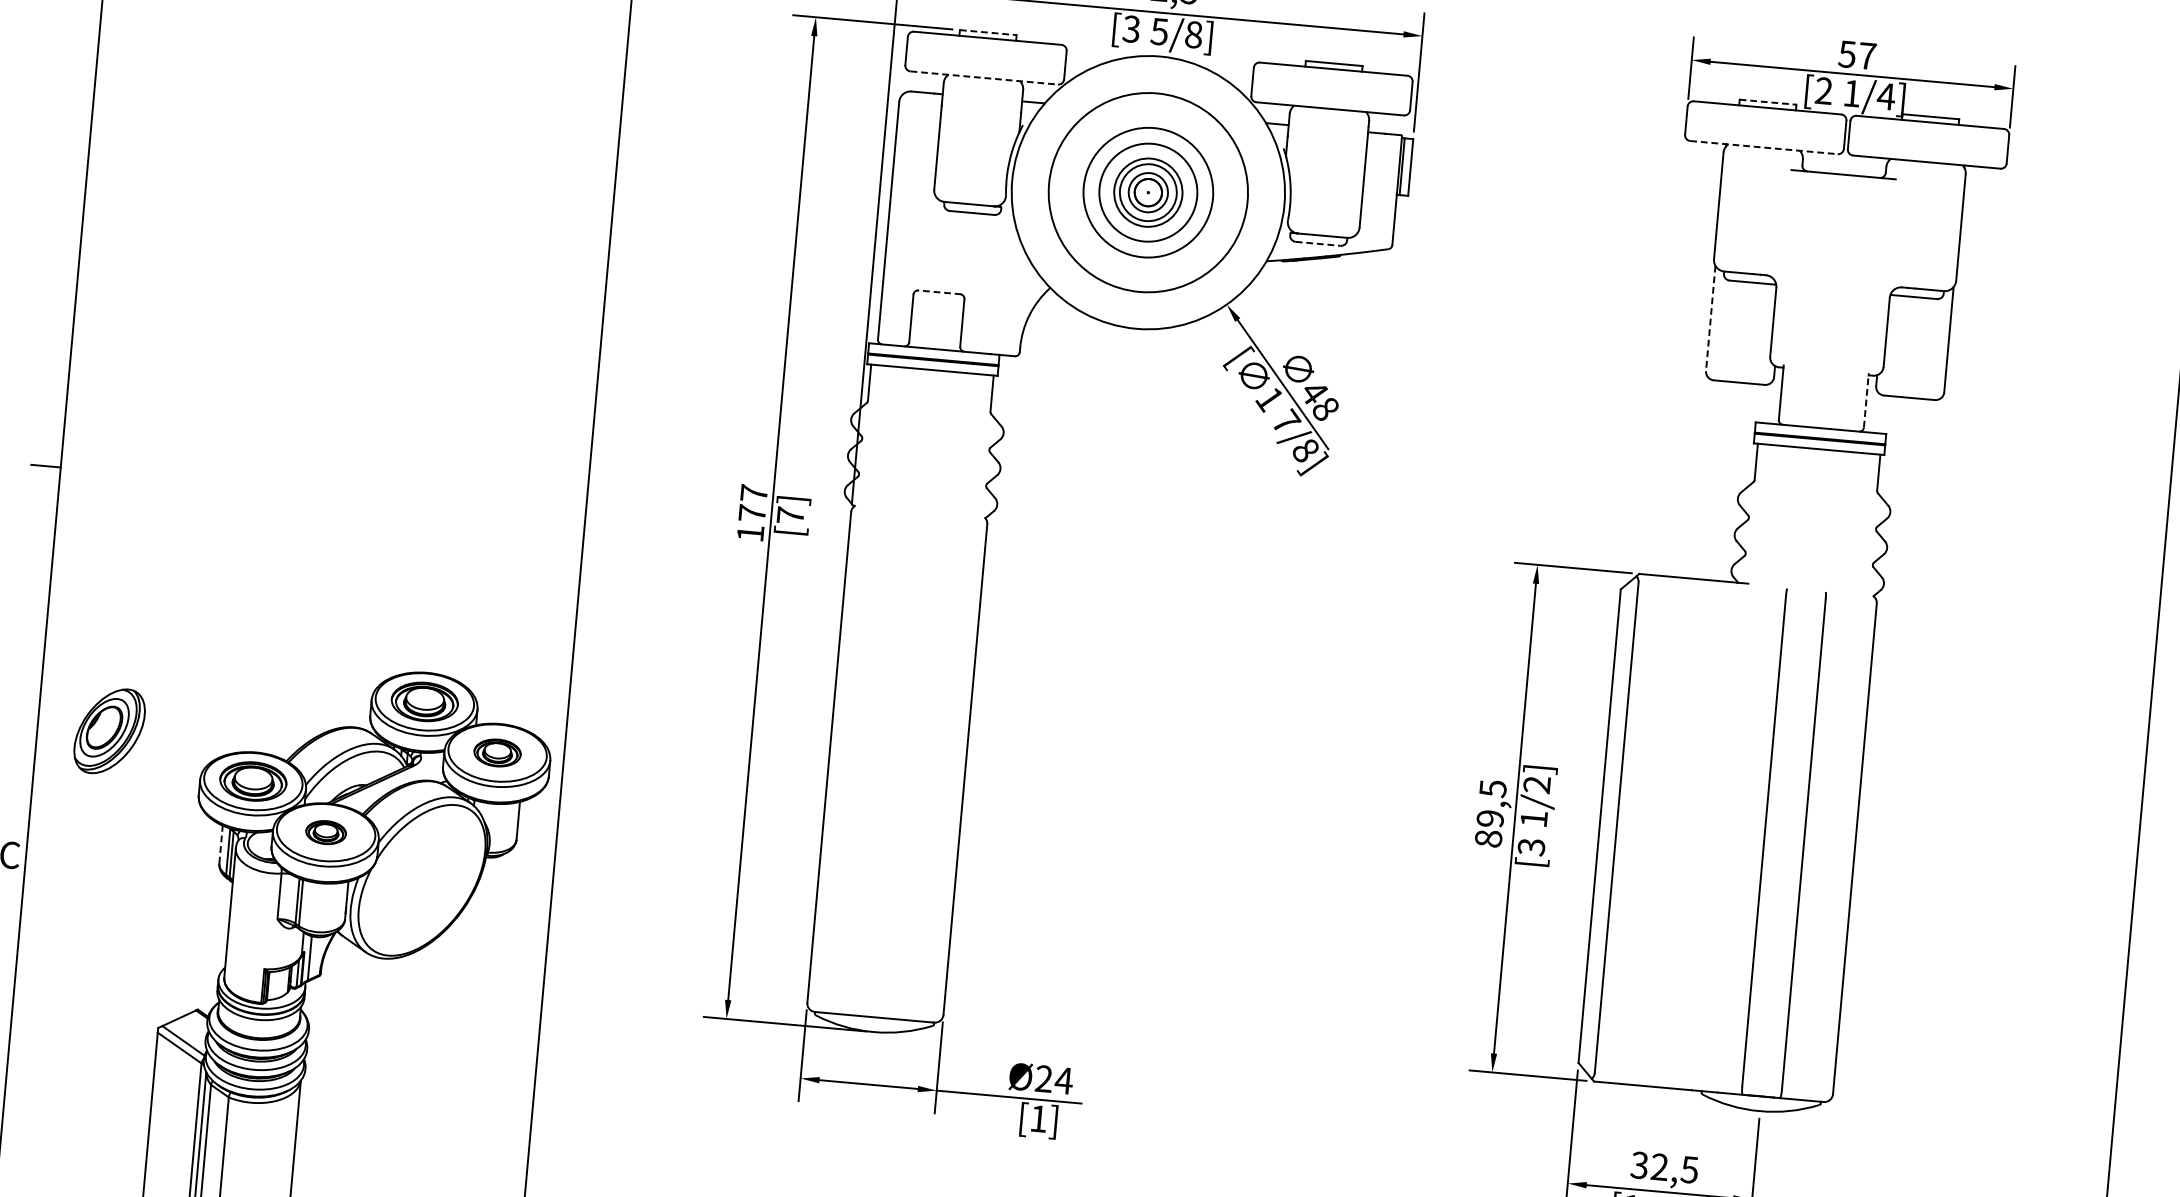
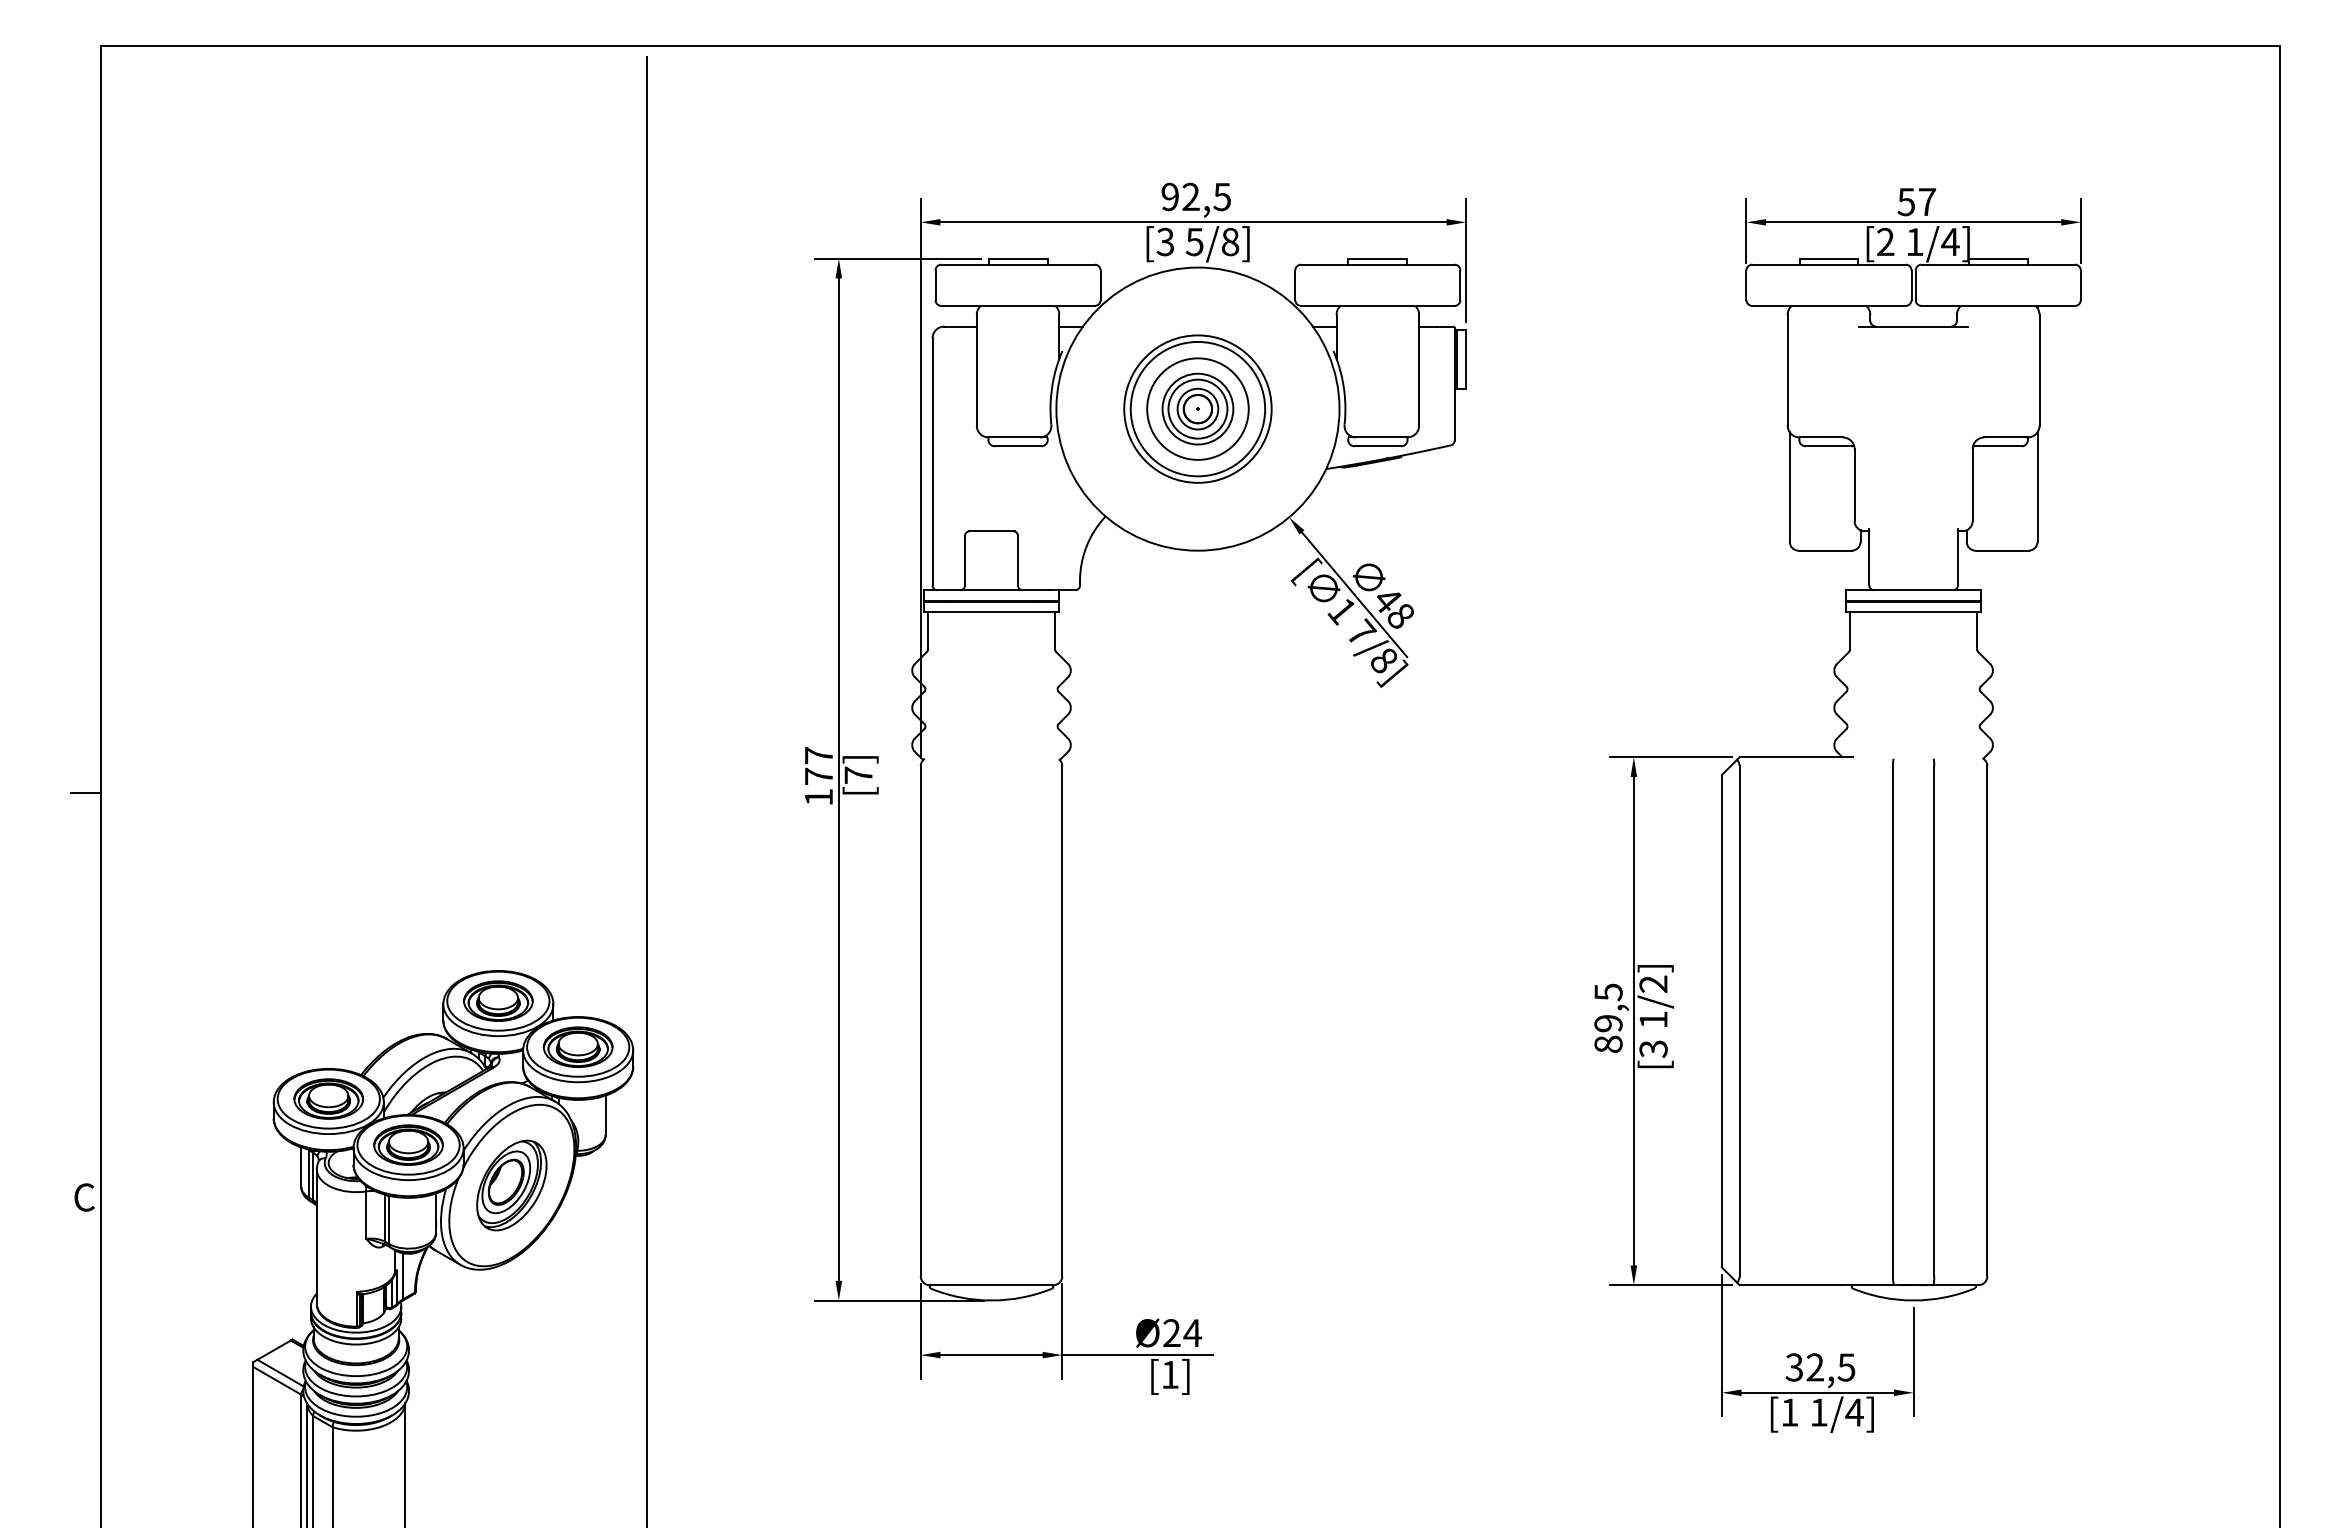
line: (988, 32) -> (1018, 258), dashed -> solid
line: (984, 77) -> (1018, 305), dashed -> solid
line: (1768, 102) -> (1829, 258), dashed -> solid
line: (1763, 147) -> (1828, 305), dashed -> solid
circle: (1147, 192) -> (1197, 408), size x0.71
line: (1318, 244) -> (1378, 446), dashed -> solid
line: (939, 292) -> (991, 531), dashed -> solid
line: (1710, 318) -> (1789, 487), dashed -> solid
line: (1866, 399) -> (1957, 556), dashed -> solid
part: (109, 731) -> (511, 1185), moved
part: (497, 752) -> (577, 1046), size x1.43
part: (326, 832) -> (408, 1144), size x1.67
line: (221, 844) -> (301, 1167), dashed -> solid

